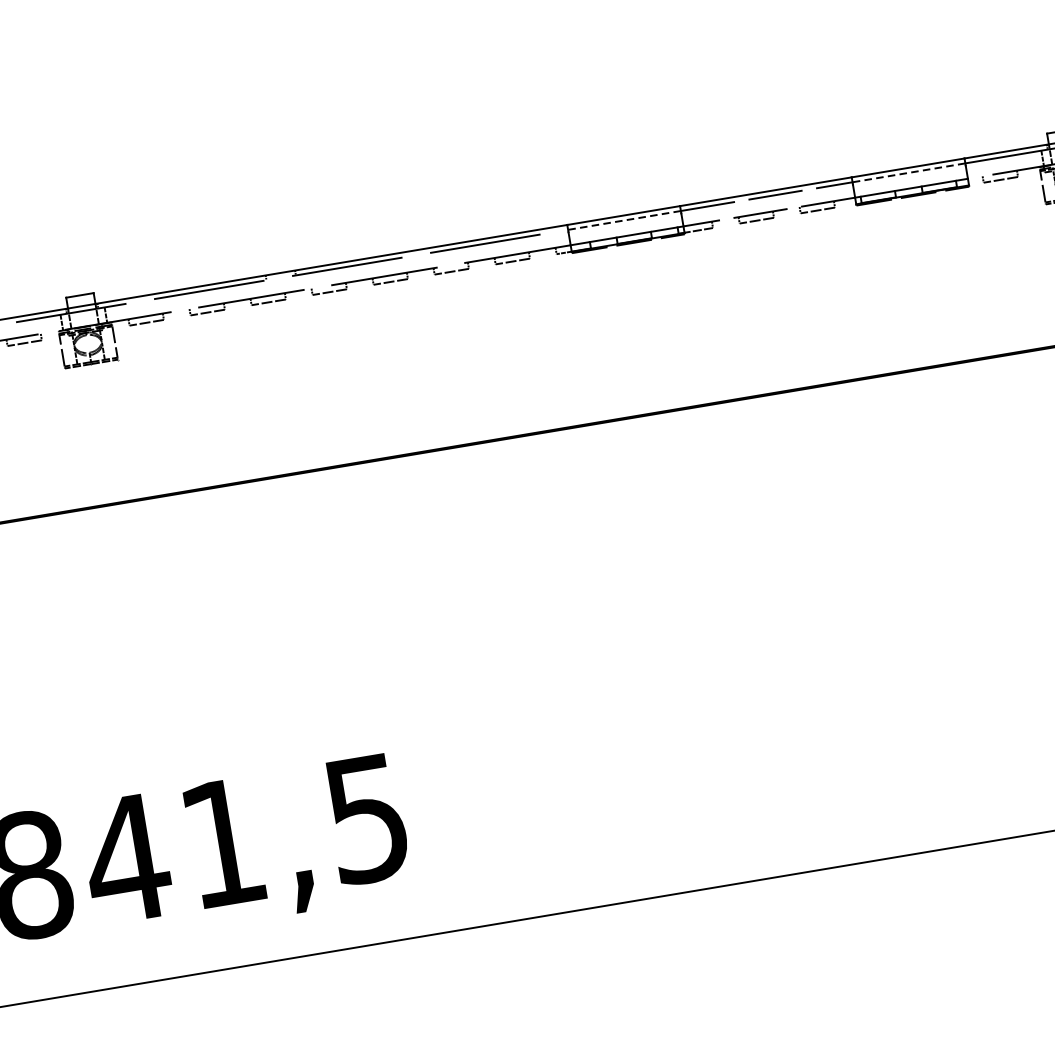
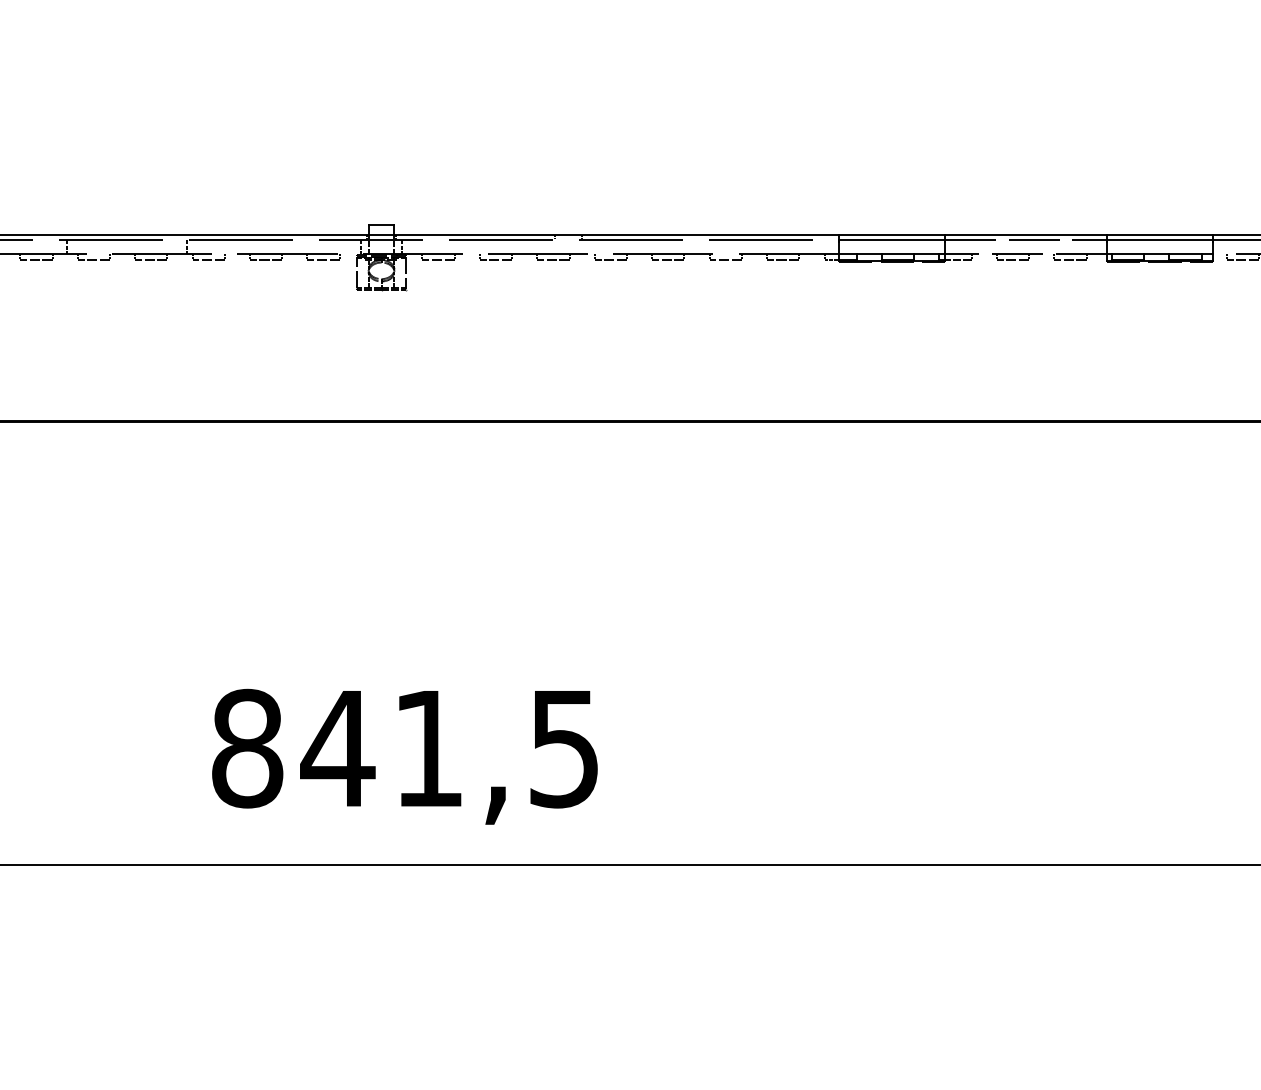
line: (908, 172) -> (1159, 239), dashed -> solid
line: (624, 220) -> (891, 239), dashed -> solid

